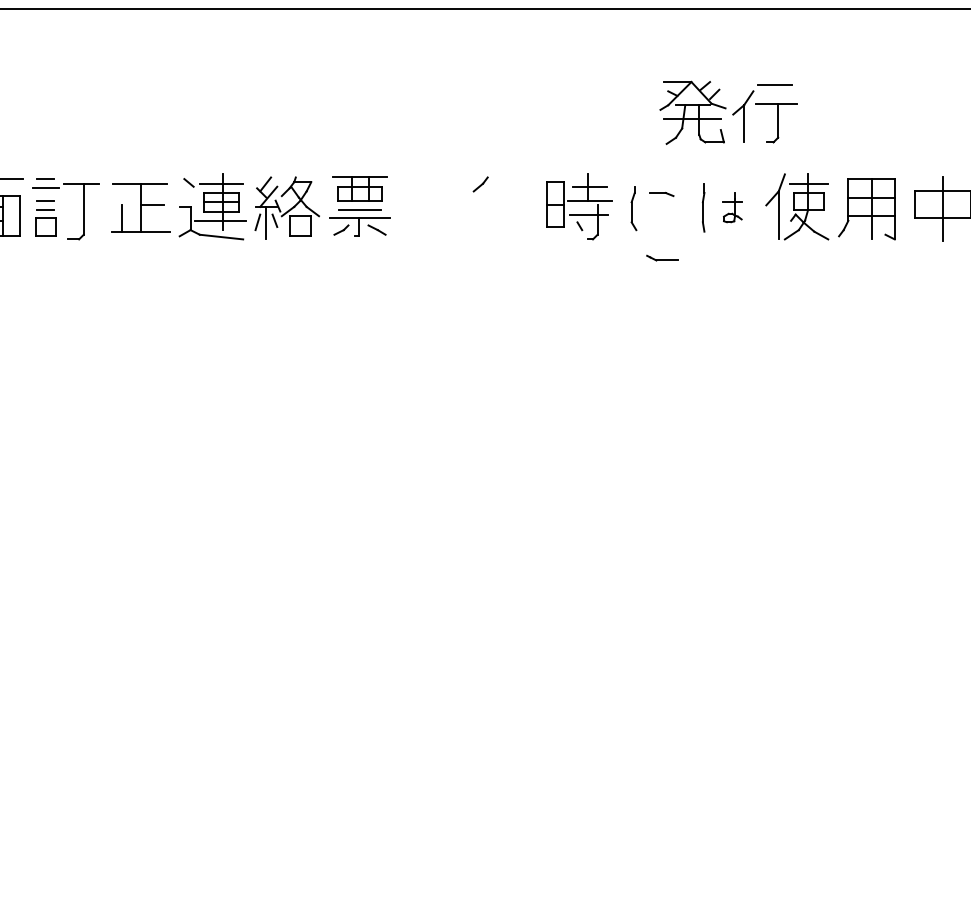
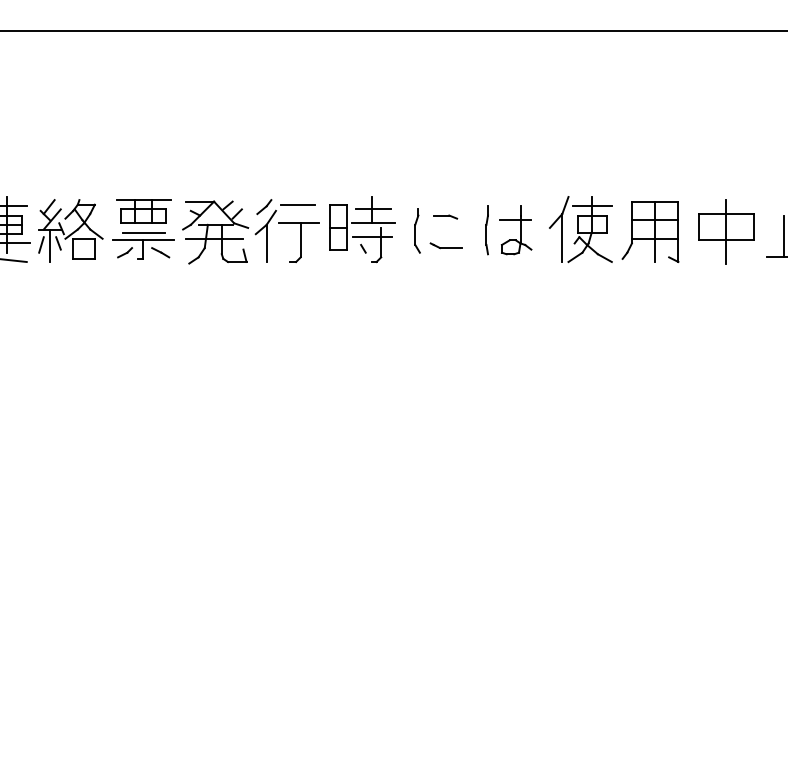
part: (728, 112) -> (251, 232), moved
part: (732, 207) -> (516, 230), size x1.67
part: (662, 257) -> (446, 245), moved

